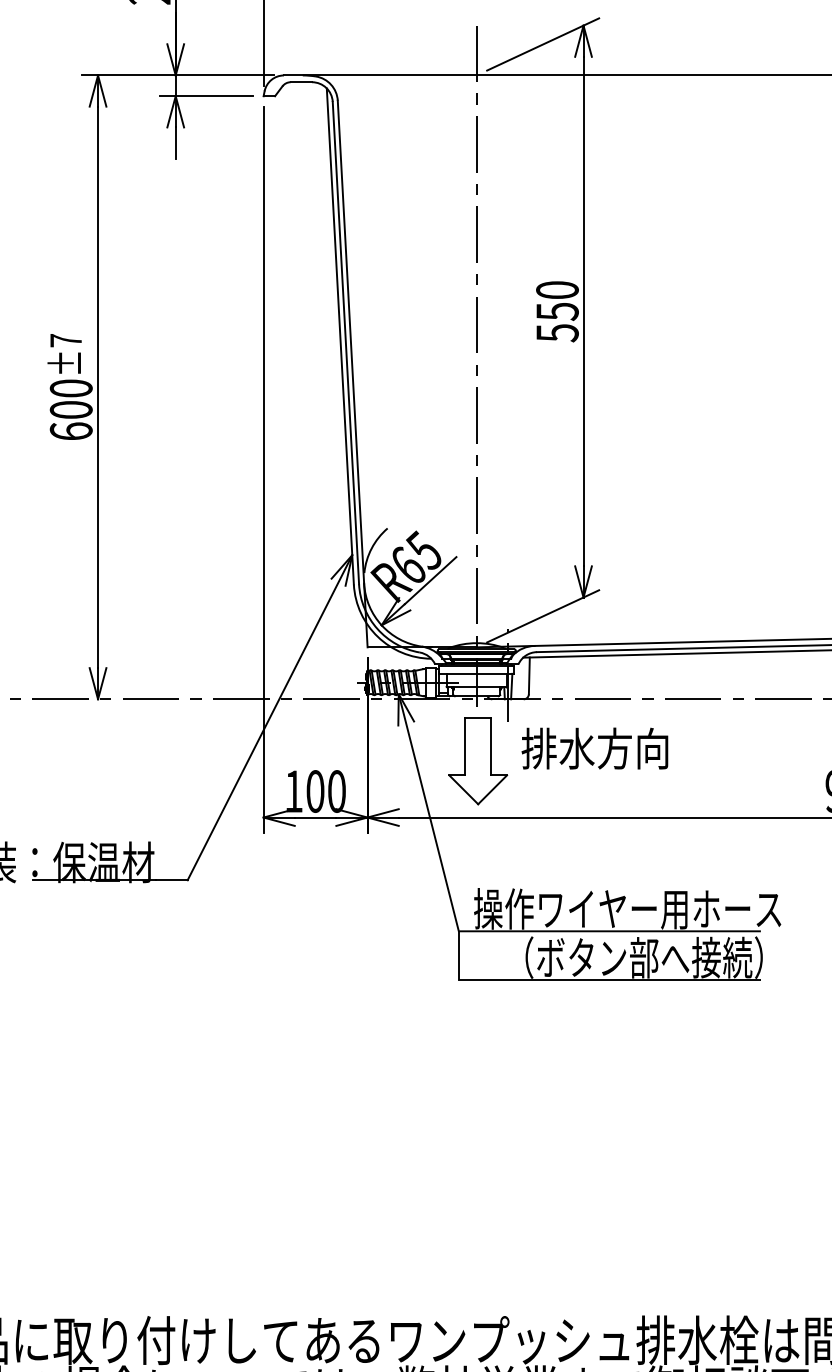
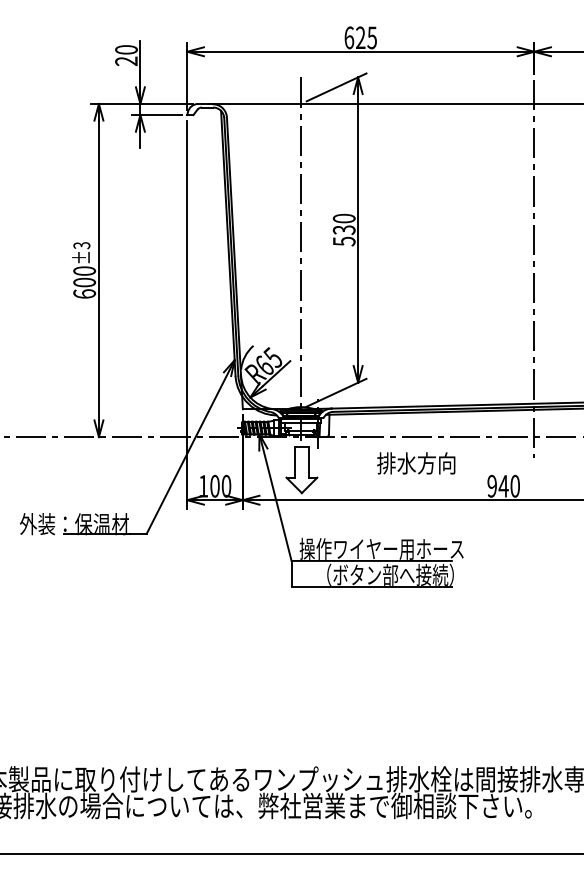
text: (556, 310) -> (343, 229), 550 -> 530
text: (65, 340) -> (81, 245), ±7 -> ±3
text: (595, 748) -> (416, 463), moved

